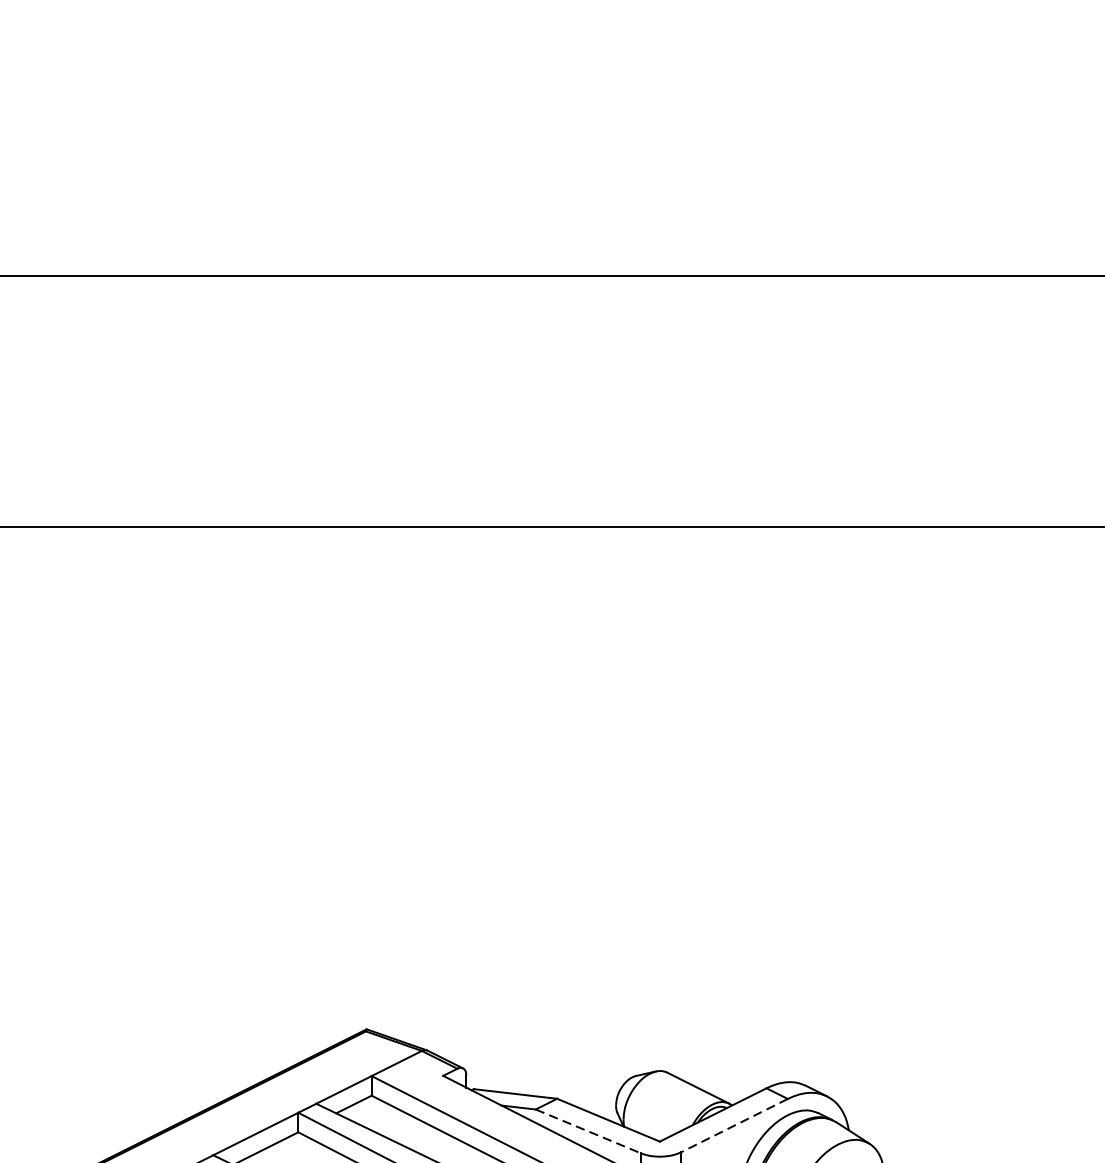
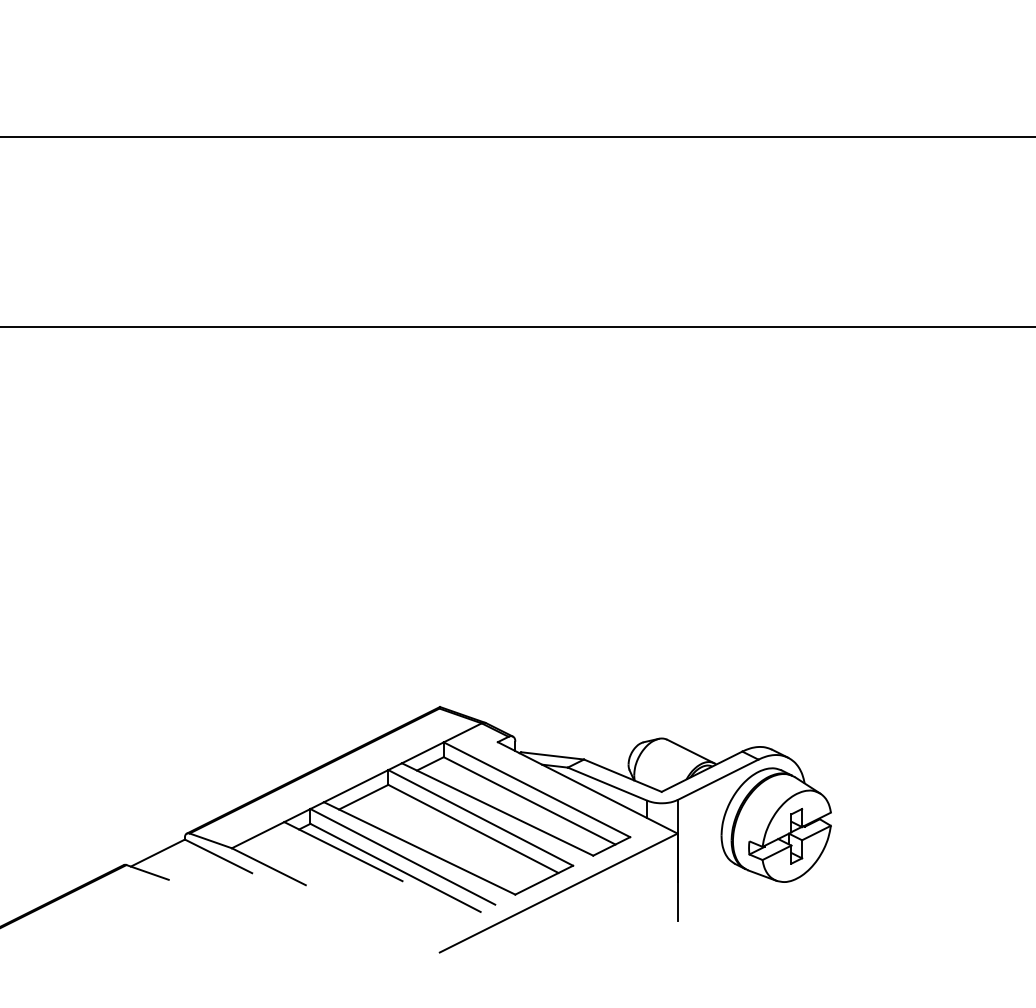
line: (733, 1126) -> (717, 780), dashed -> solid
line: (588, 1131) -> (607, 784), dashed -> solid

